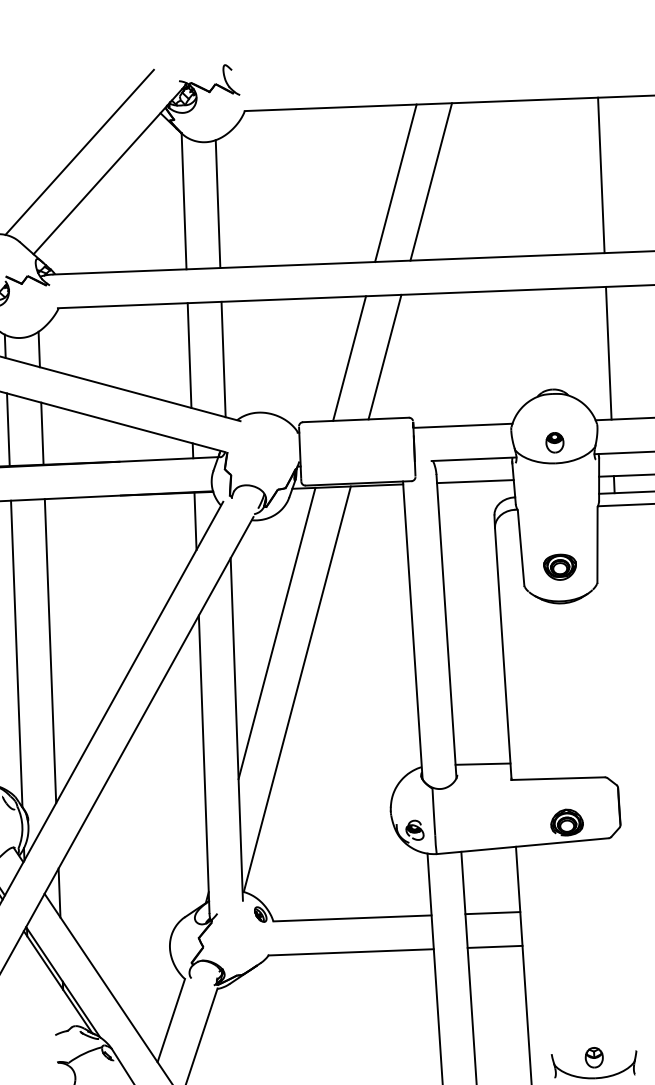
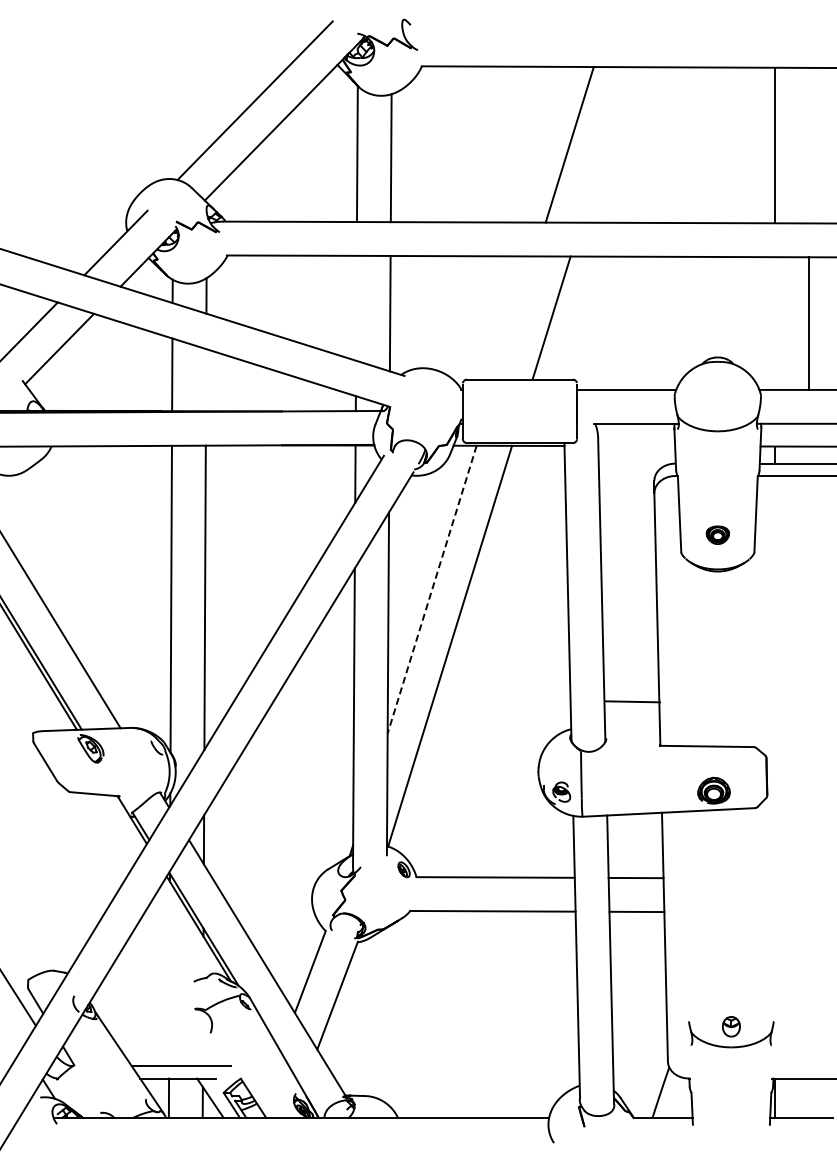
line: (431, 181) -> (605, 144), removed
line: (608, 353) -> (809, 323), moved
line: (189, 354) -> (356, 307), removed
line: (349, 358) -> (516, 317), removed
line: (41, 434) -> (205, 380), removed
part: (554, 442) -> (717, 410), removed
line: (475, 481) -> (636, 446), removed
part: (559, 566) -> (717, 534), size x0.7
line: (277, 633) -> (432, 589), solid -> dashed
line: (482, 763) -> (632, 701), moved

